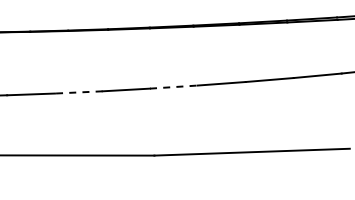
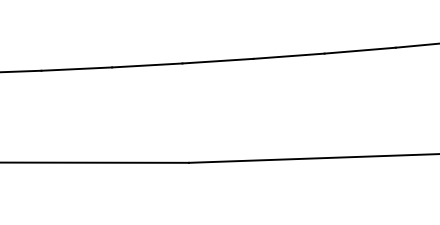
line: (173, 87) -> (217, 61), dashed -> solid
line: (78, 92) -> (76, 69), dashed -> solid

